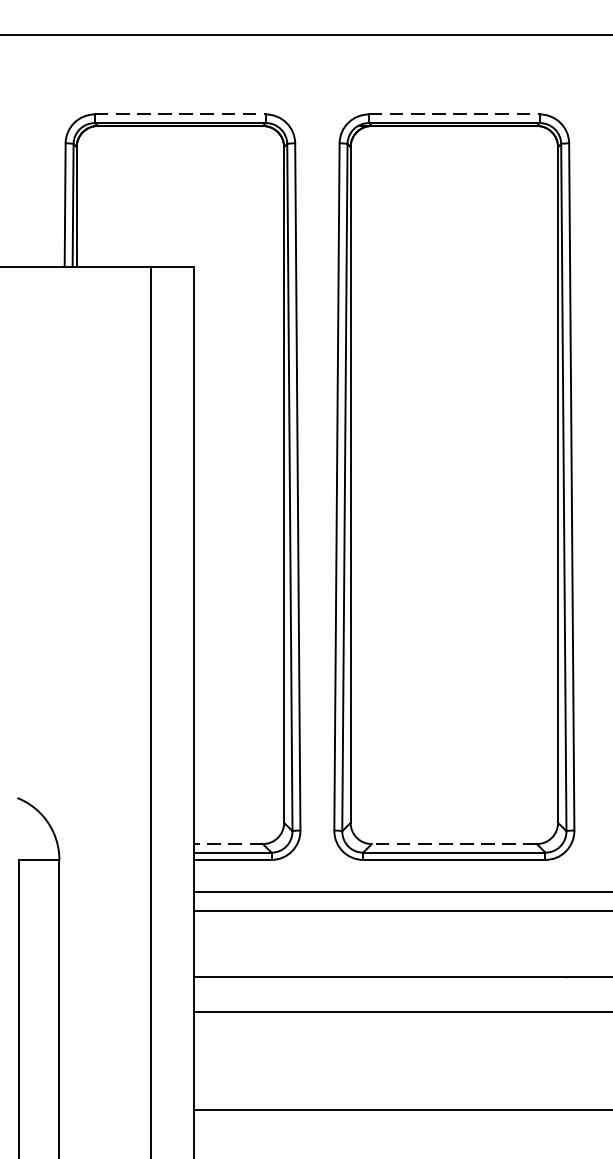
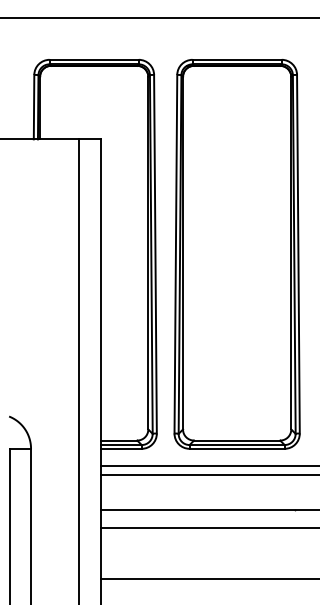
line: (180, 113) -> (94, 59), dashed -> solid
line: (455, 113) -> (237, 59), dashed -> solid
line: (226, 843) -> (118, 440), dashed -> solid
line: (453, 843) -> (236, 440), dashed -> solid

